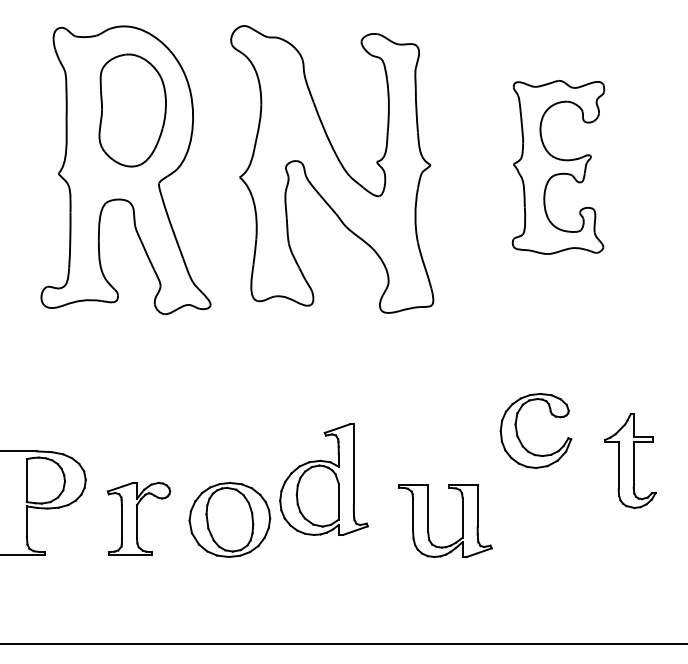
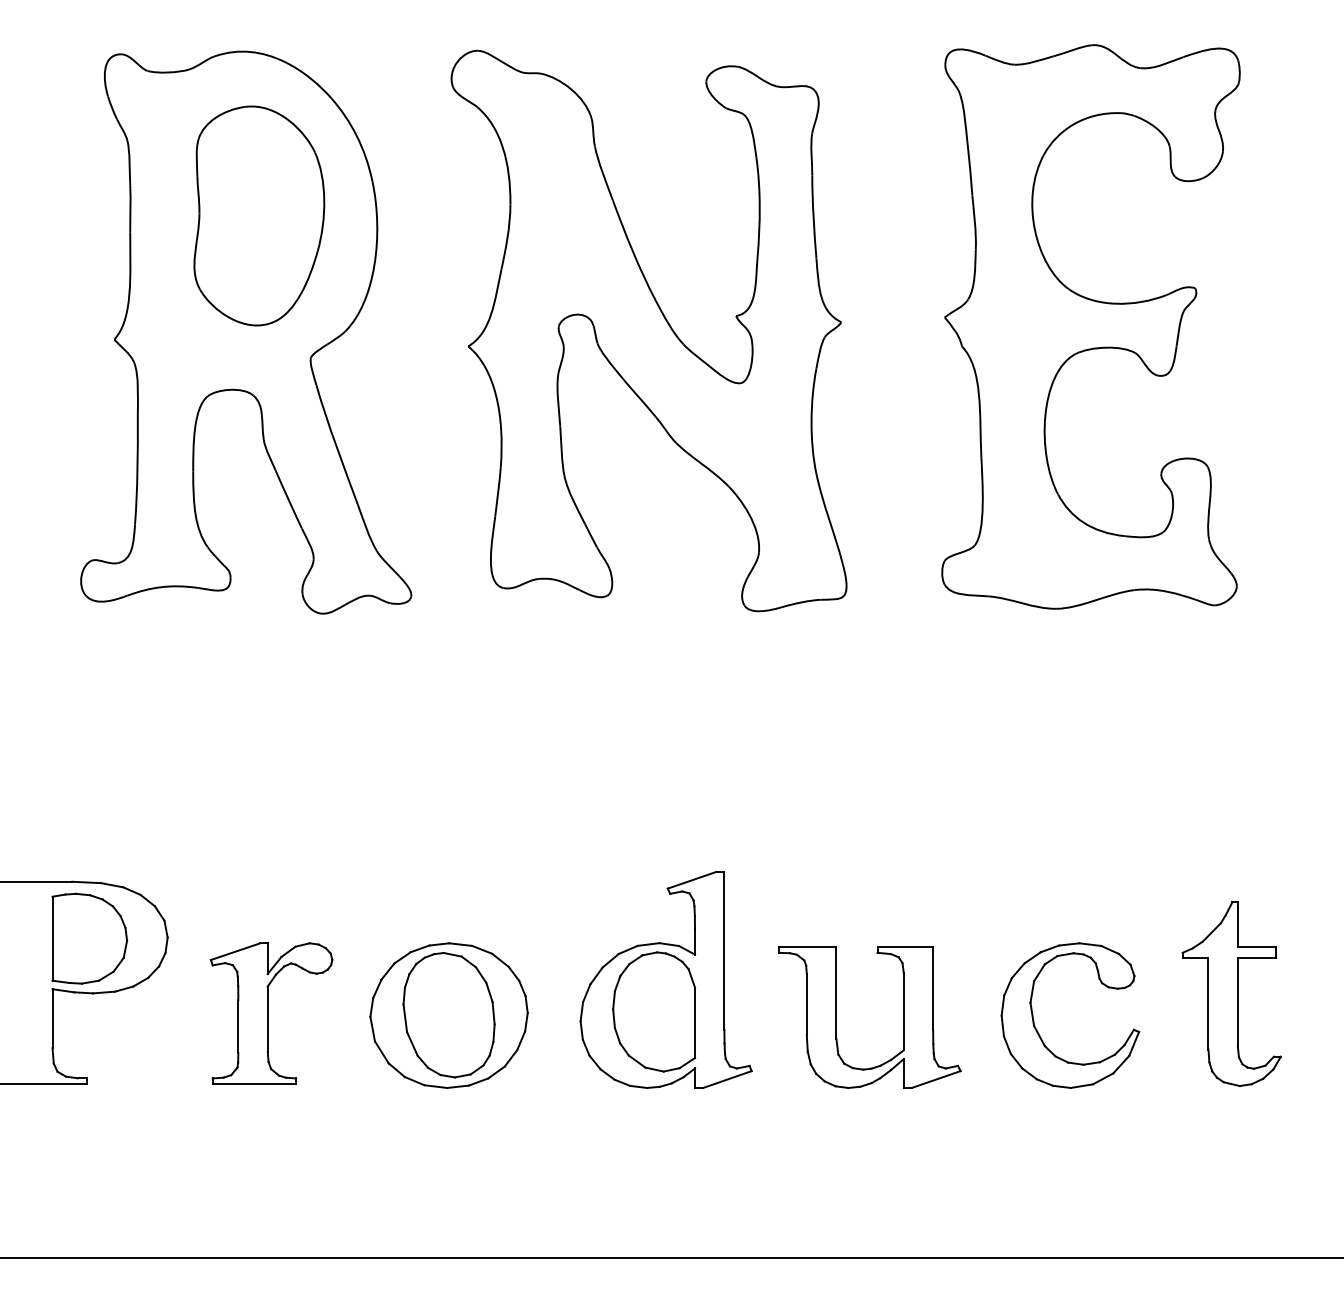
part: (558, 167) -> (1090, 327), size x1.67
part: (519, 437) -> (1038, 1028), moved
part: (630, 460) -> (1231, 993), moved
part: (323, 479) -> (665, 979), moved

